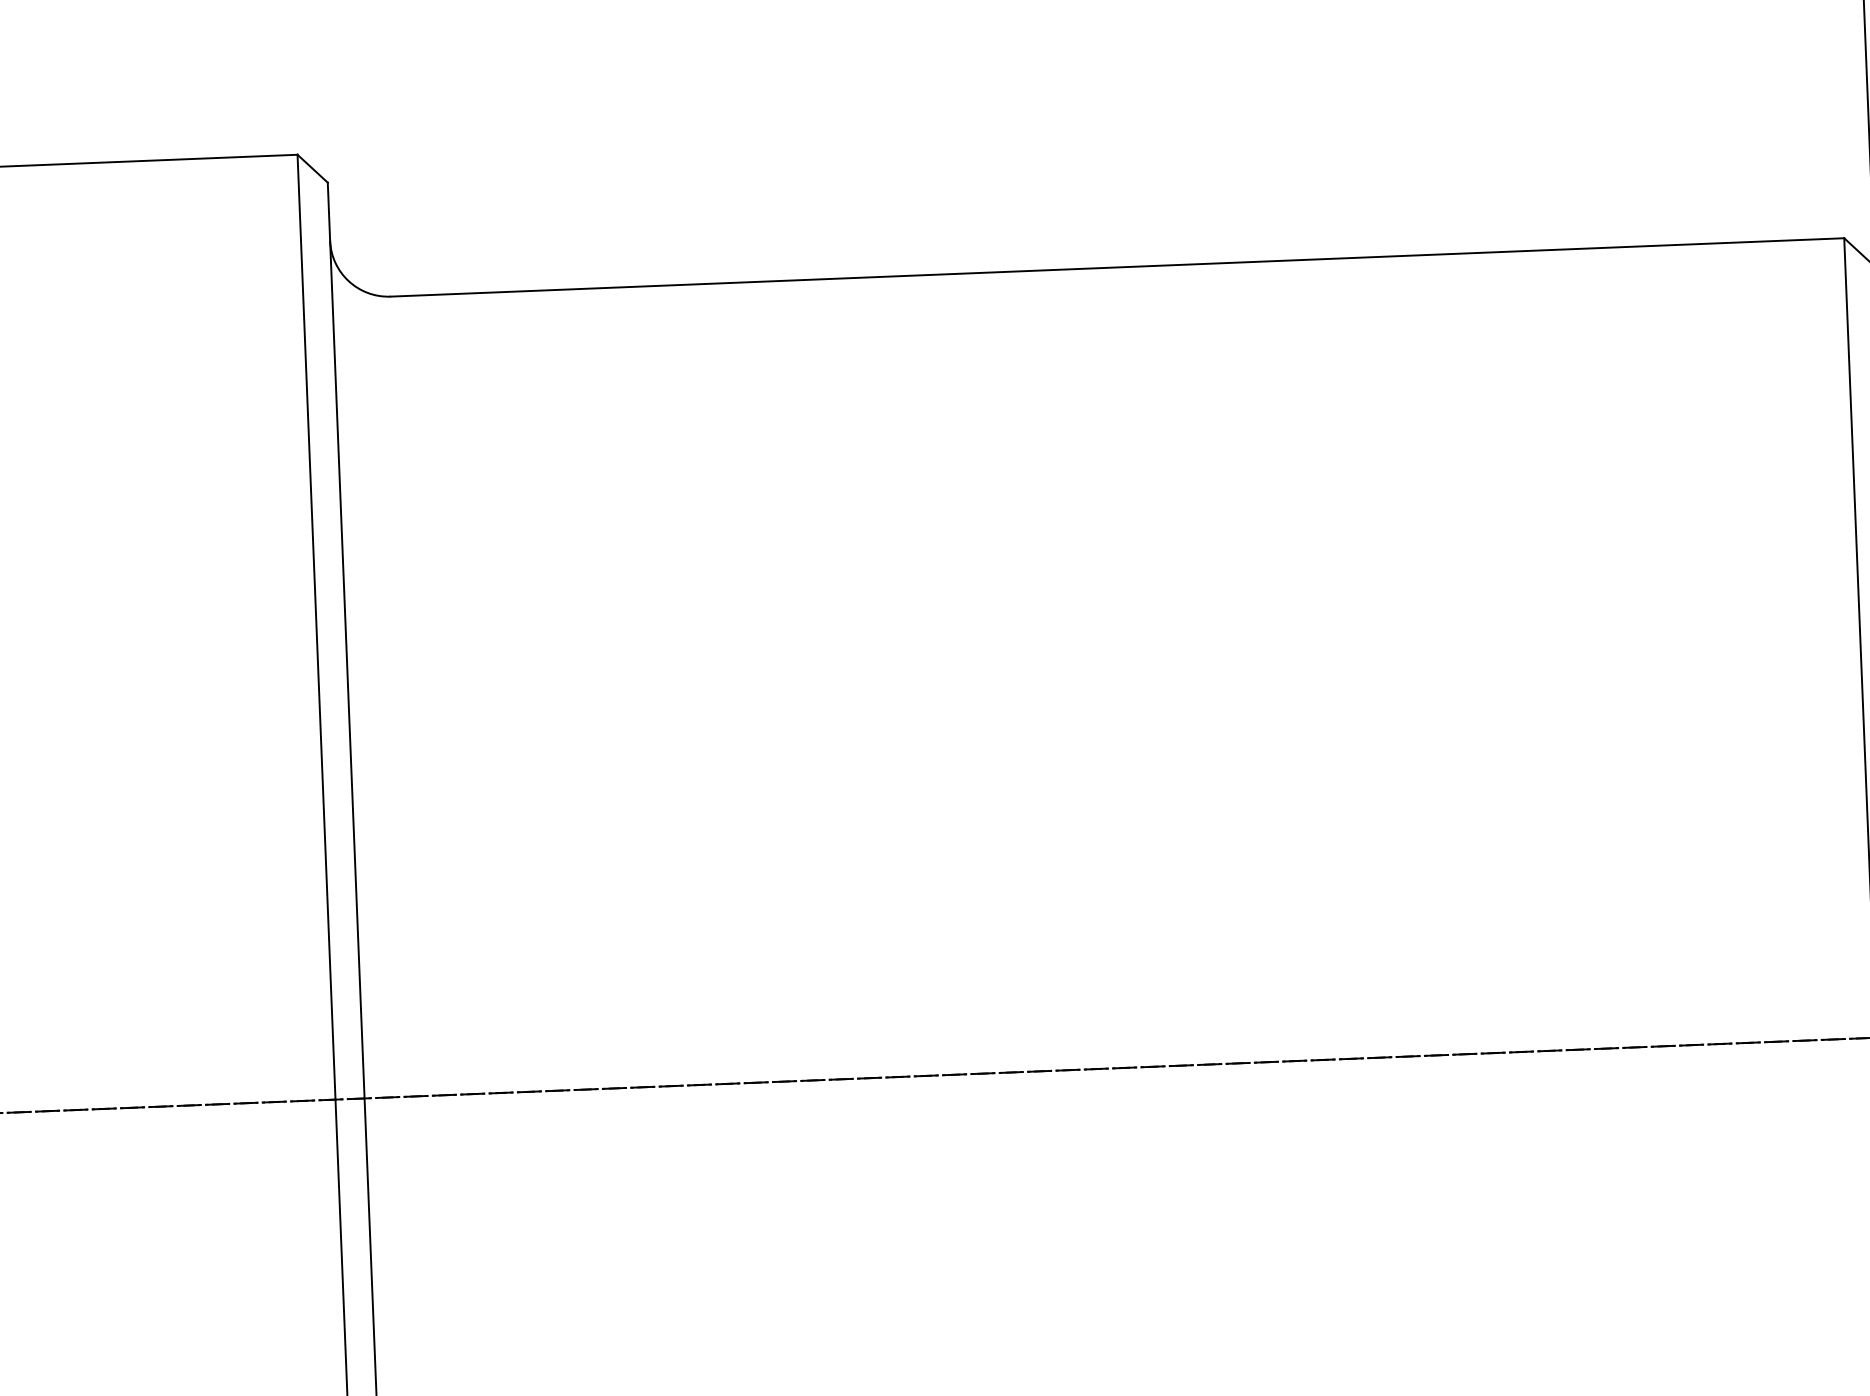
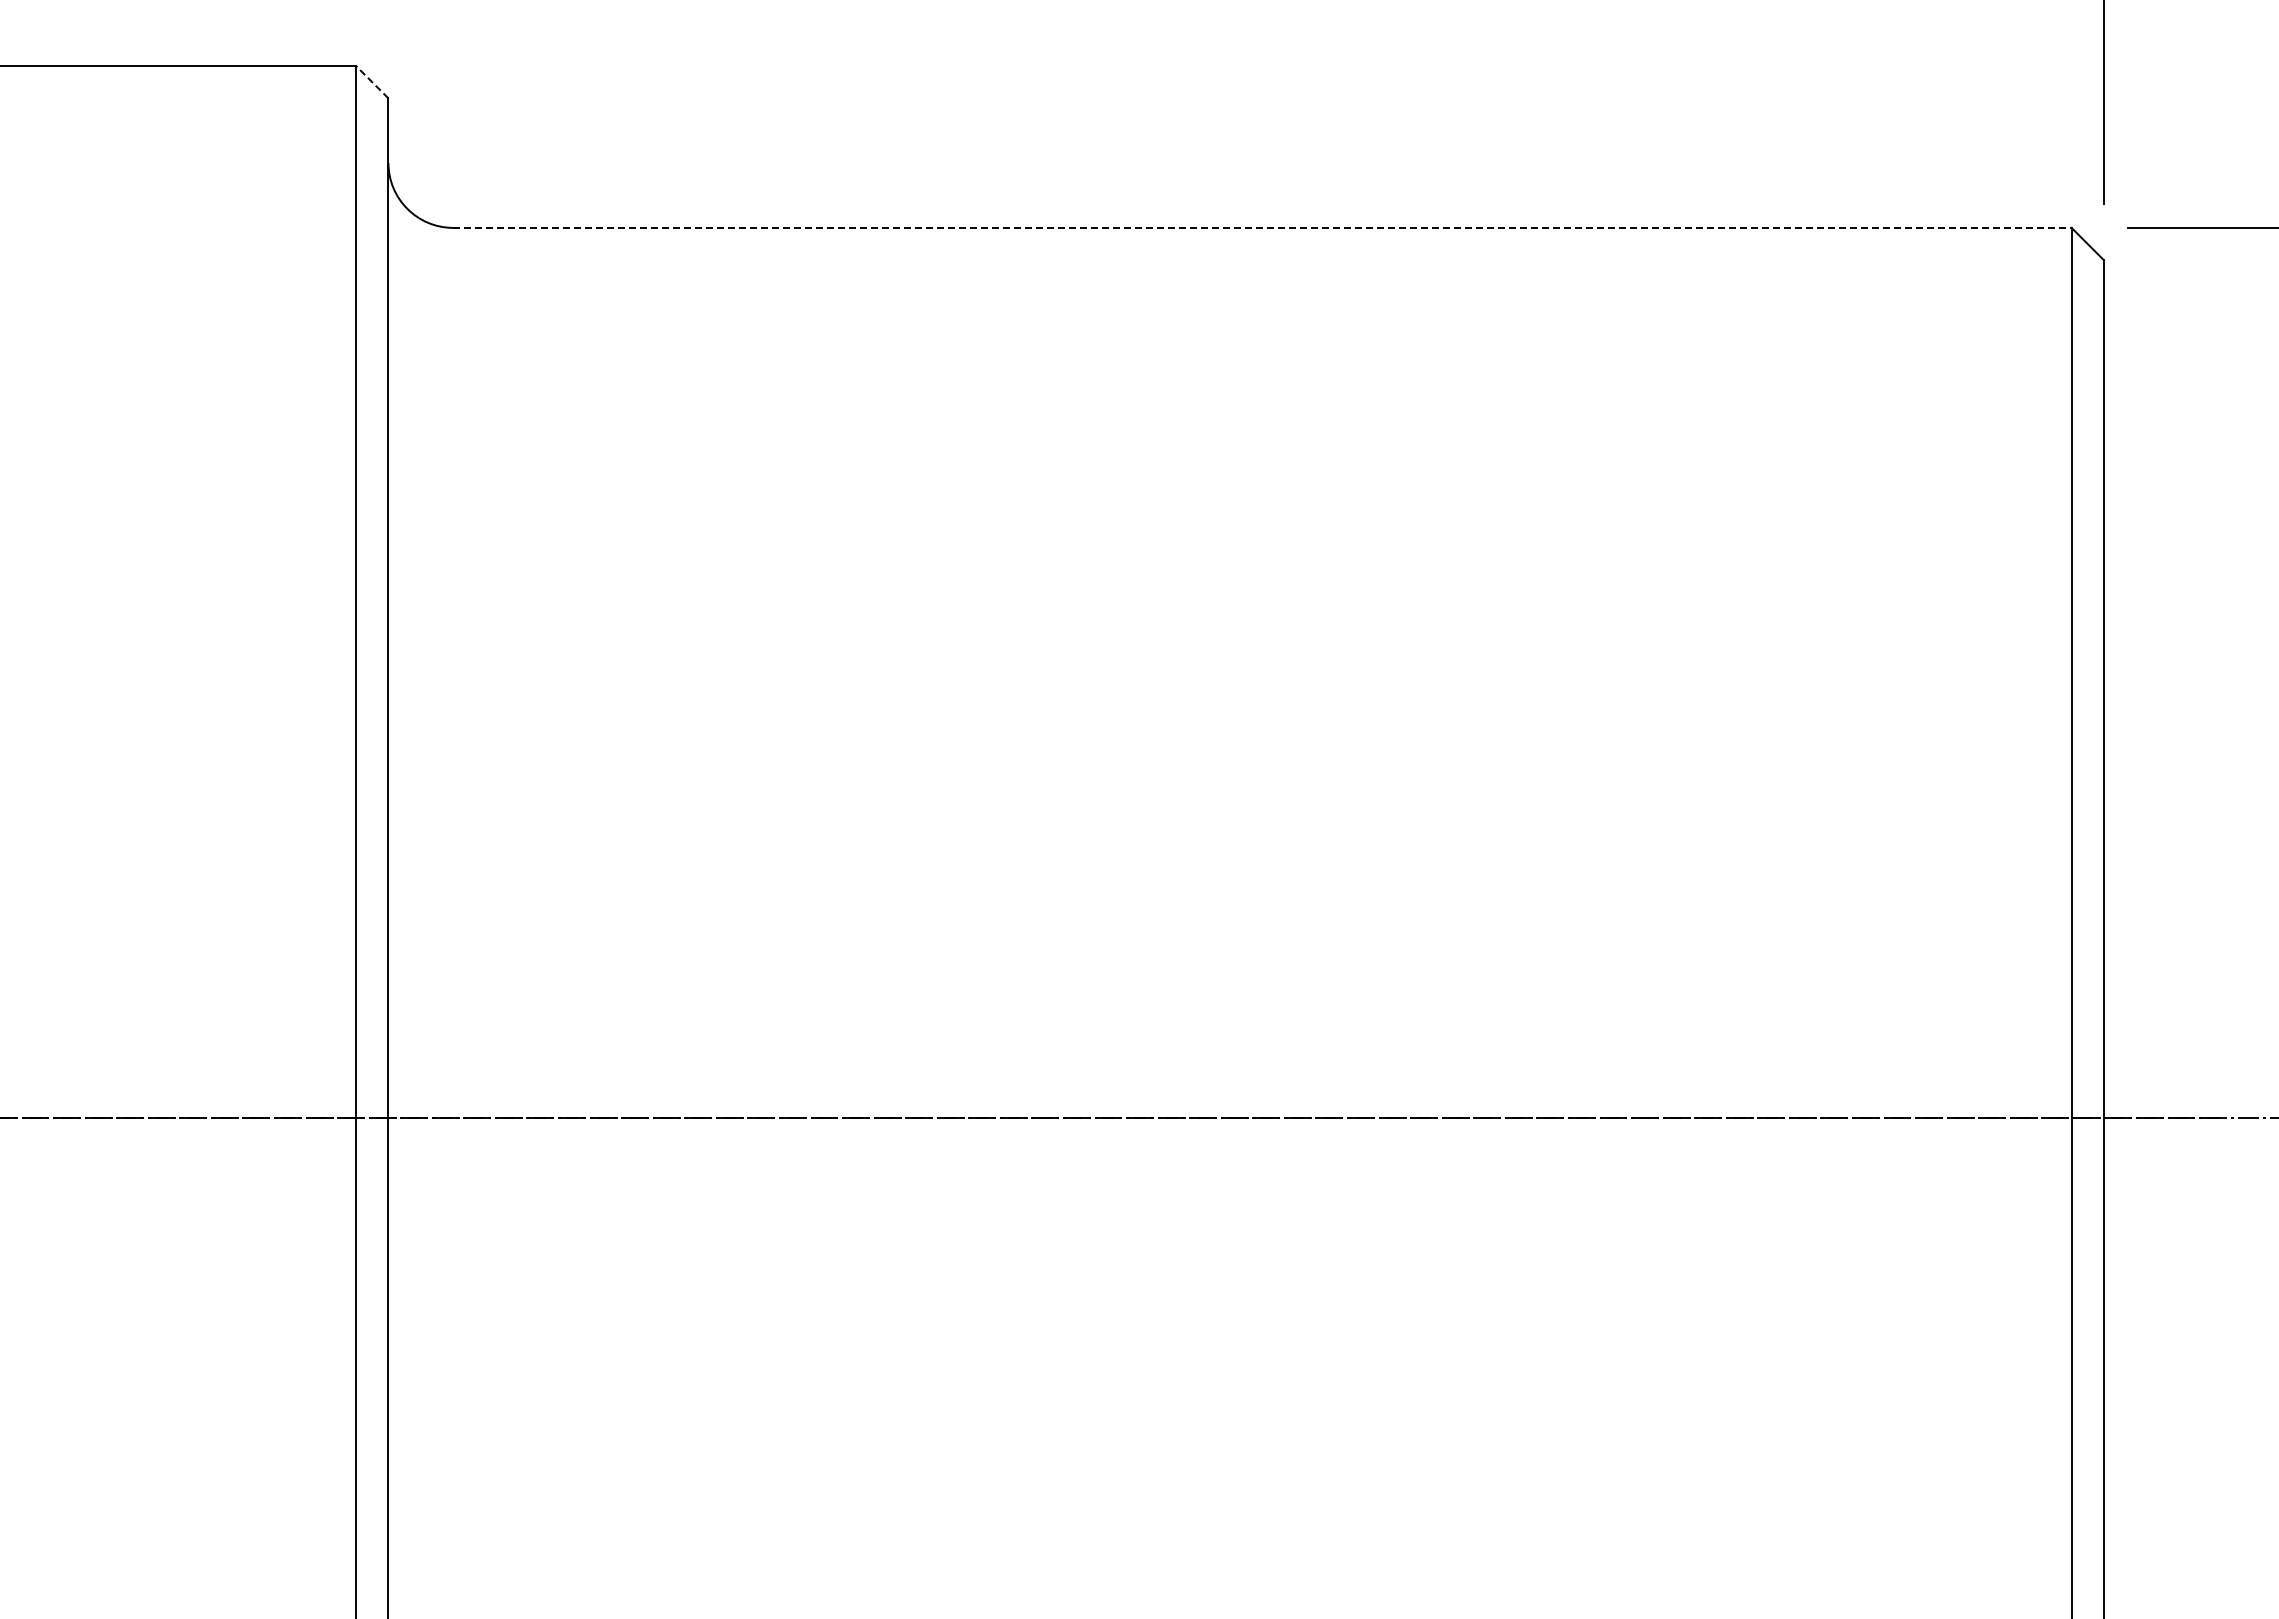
line: (312, 168) -> (372, 82), solid -> dashed
line: (1117, 267) -> (1262, 227), solid -> dashed

